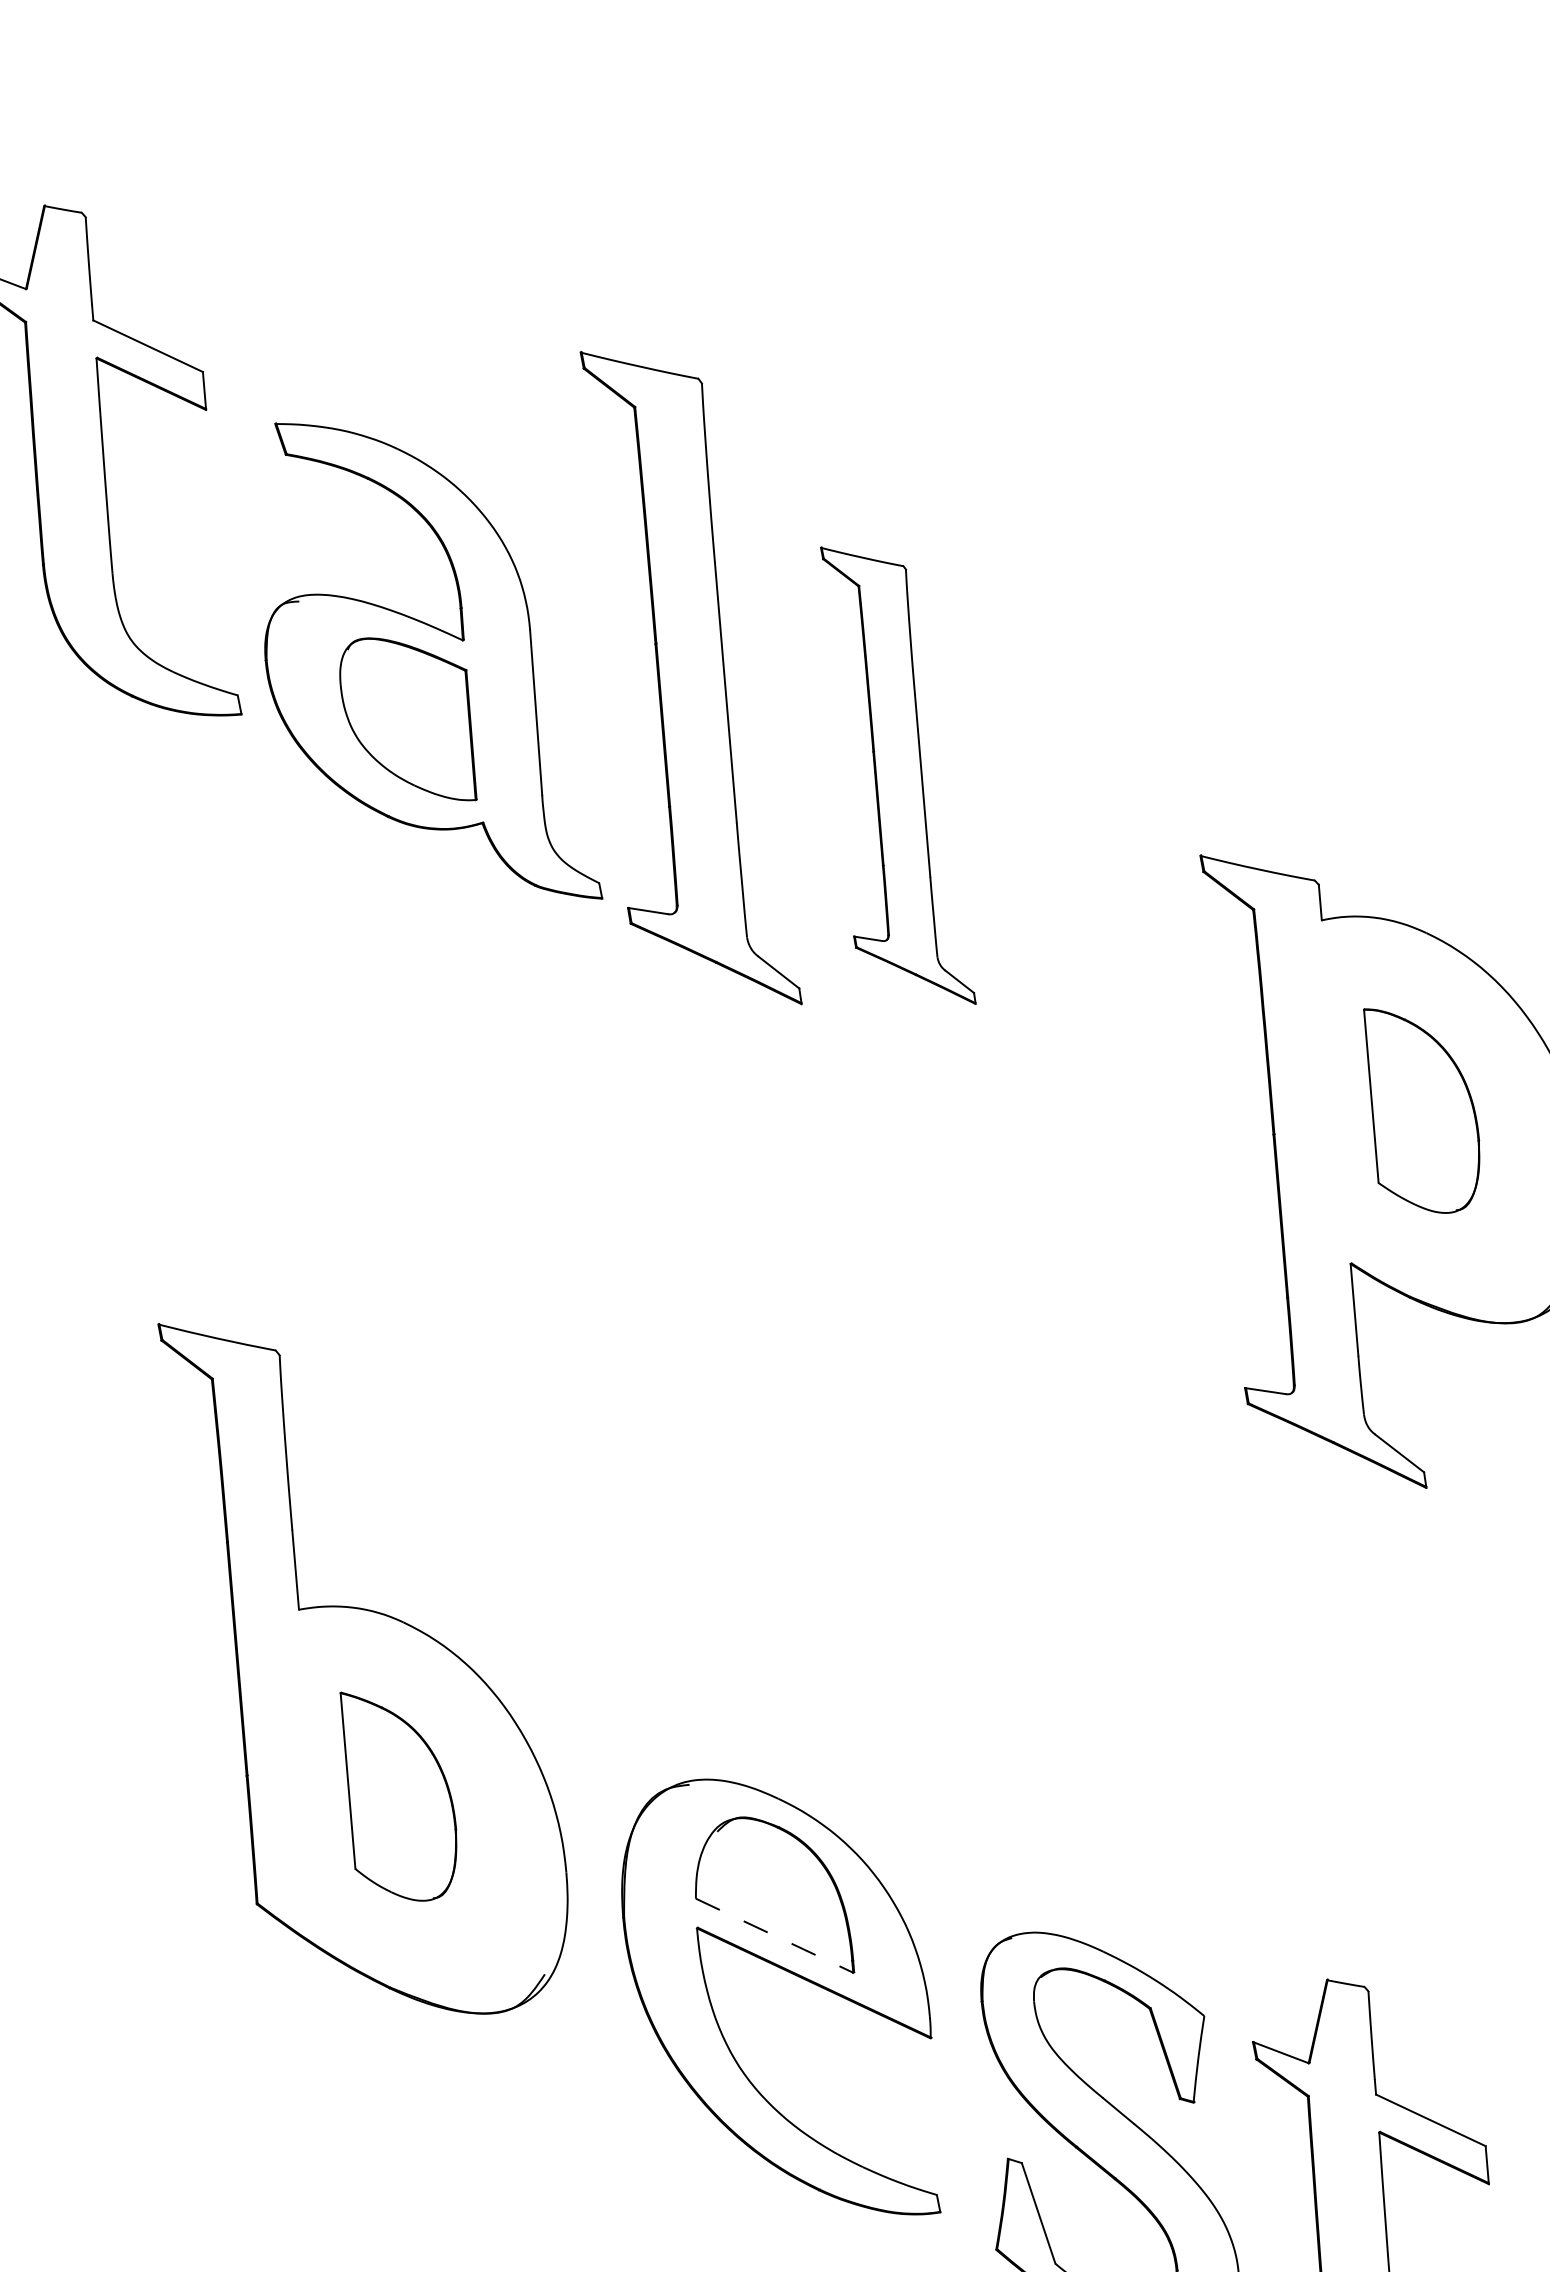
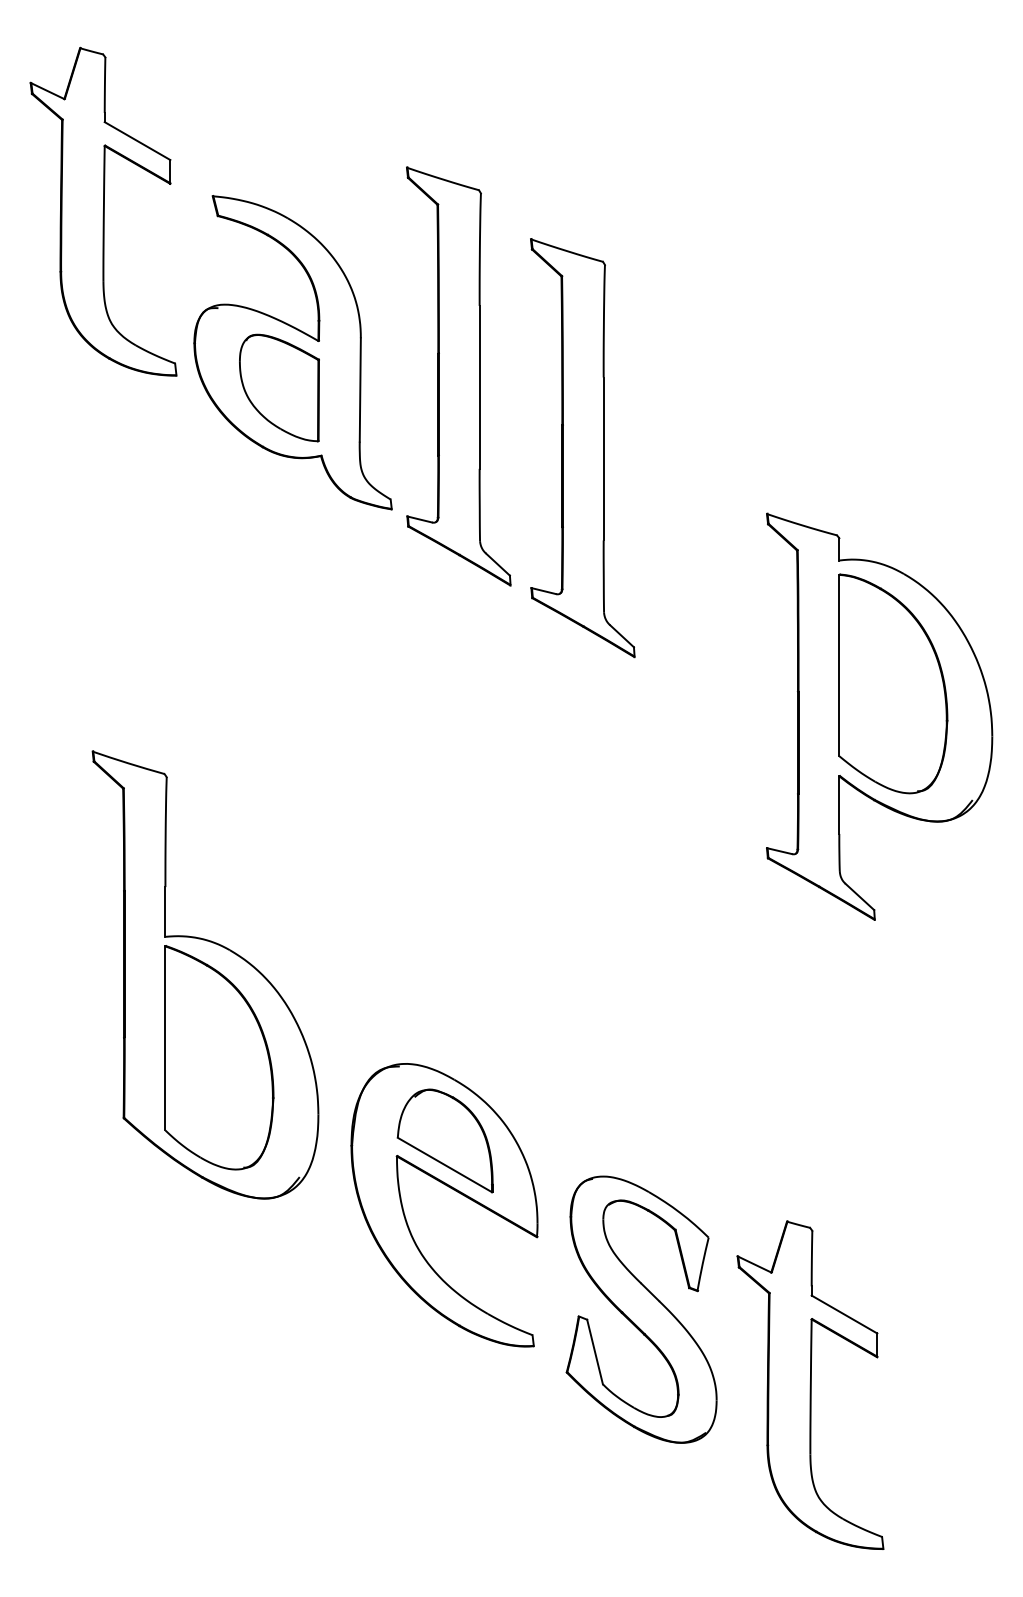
part: (897, 776) -> (582, 448), size x1.43
part: (1424, 1108) -> (893, 683), size x1.67
part: (401, 1794) -> (219, 1057), size x1.67
line: (775, 1936) -> (445, 1165), dashed -> solid

